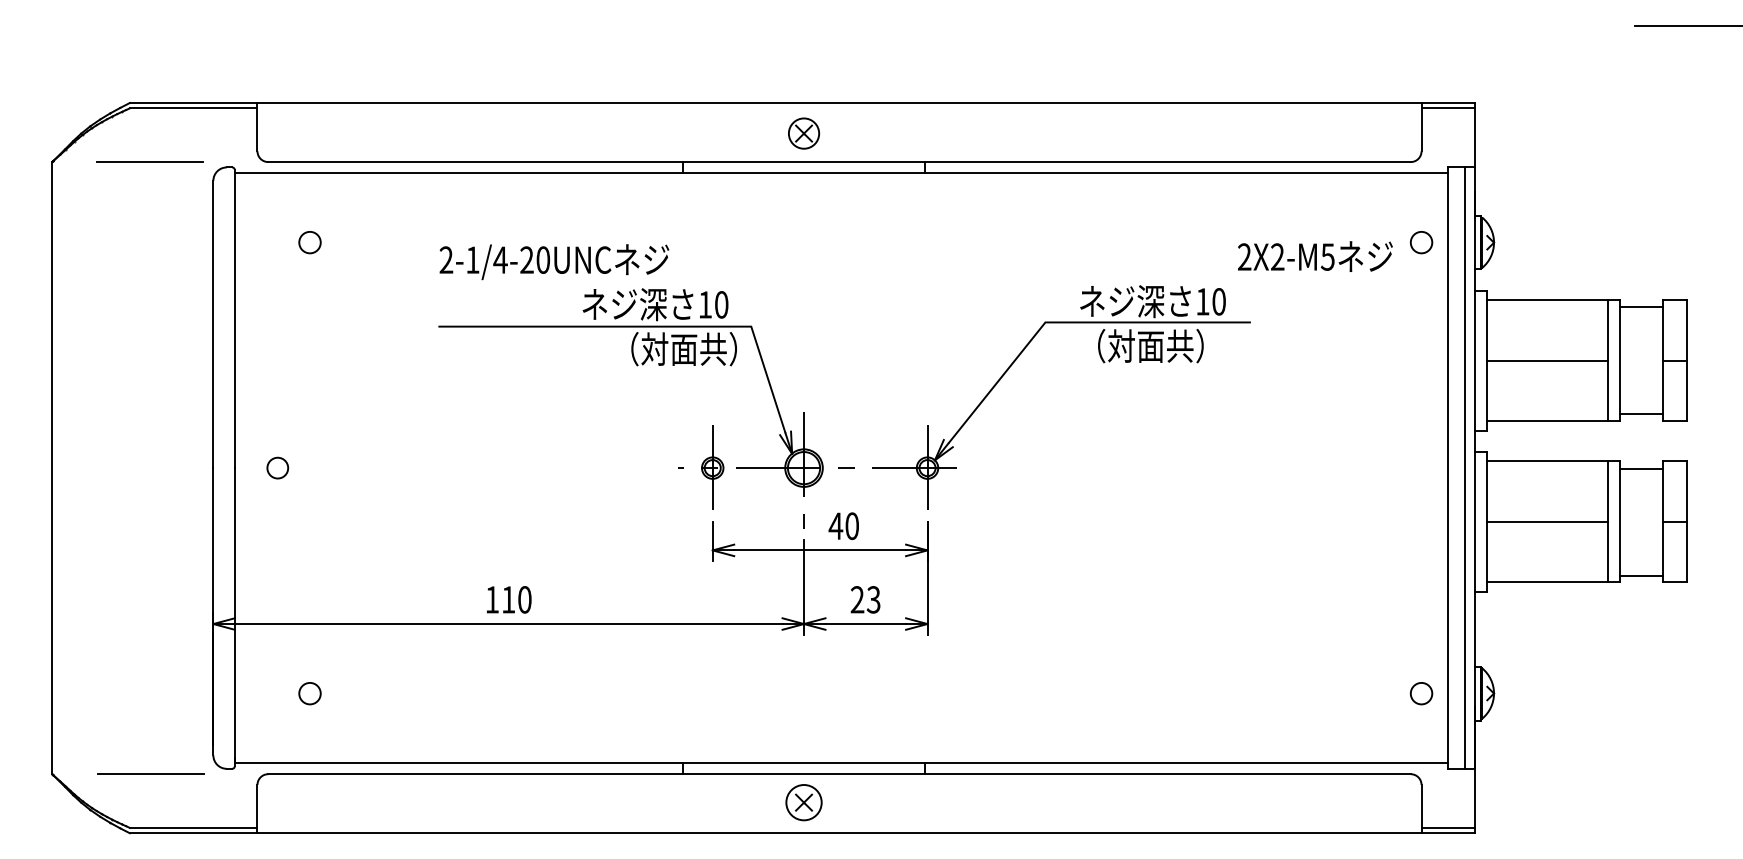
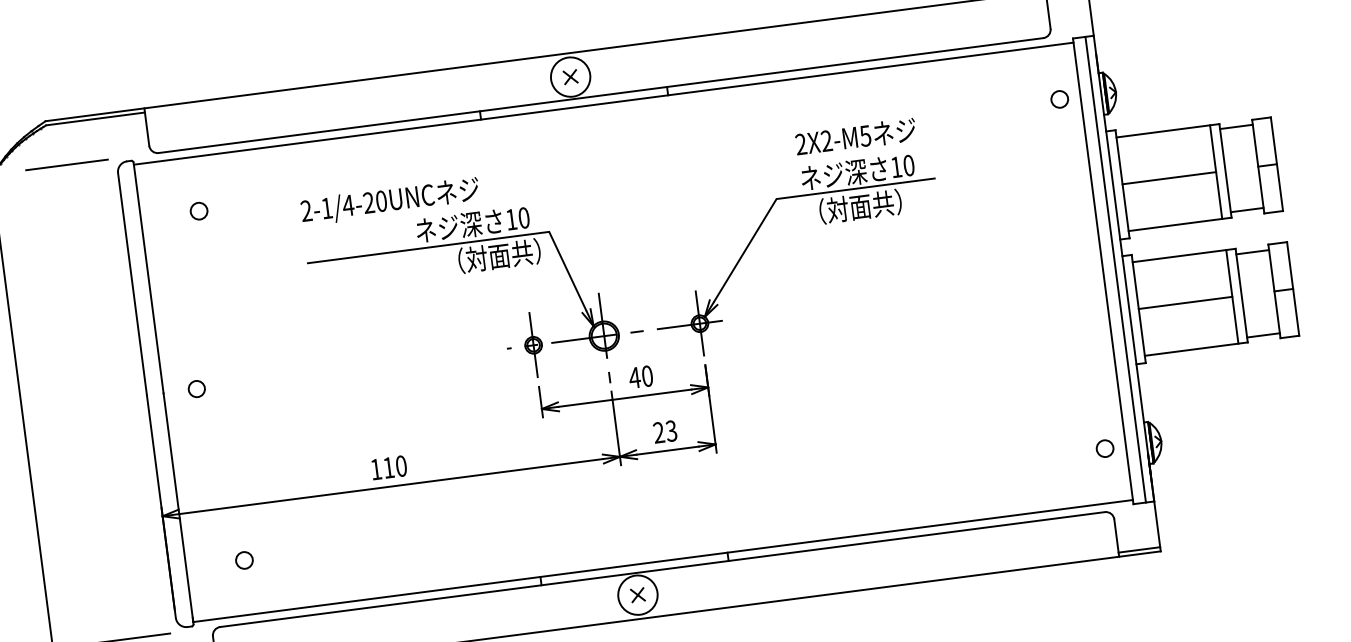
circle: (803, 133) -> (570, 77), size x1.67
text: (1315, 256) -> (855, 136), moved
circle: (803, 802) -> (637, 595), size x1.43

